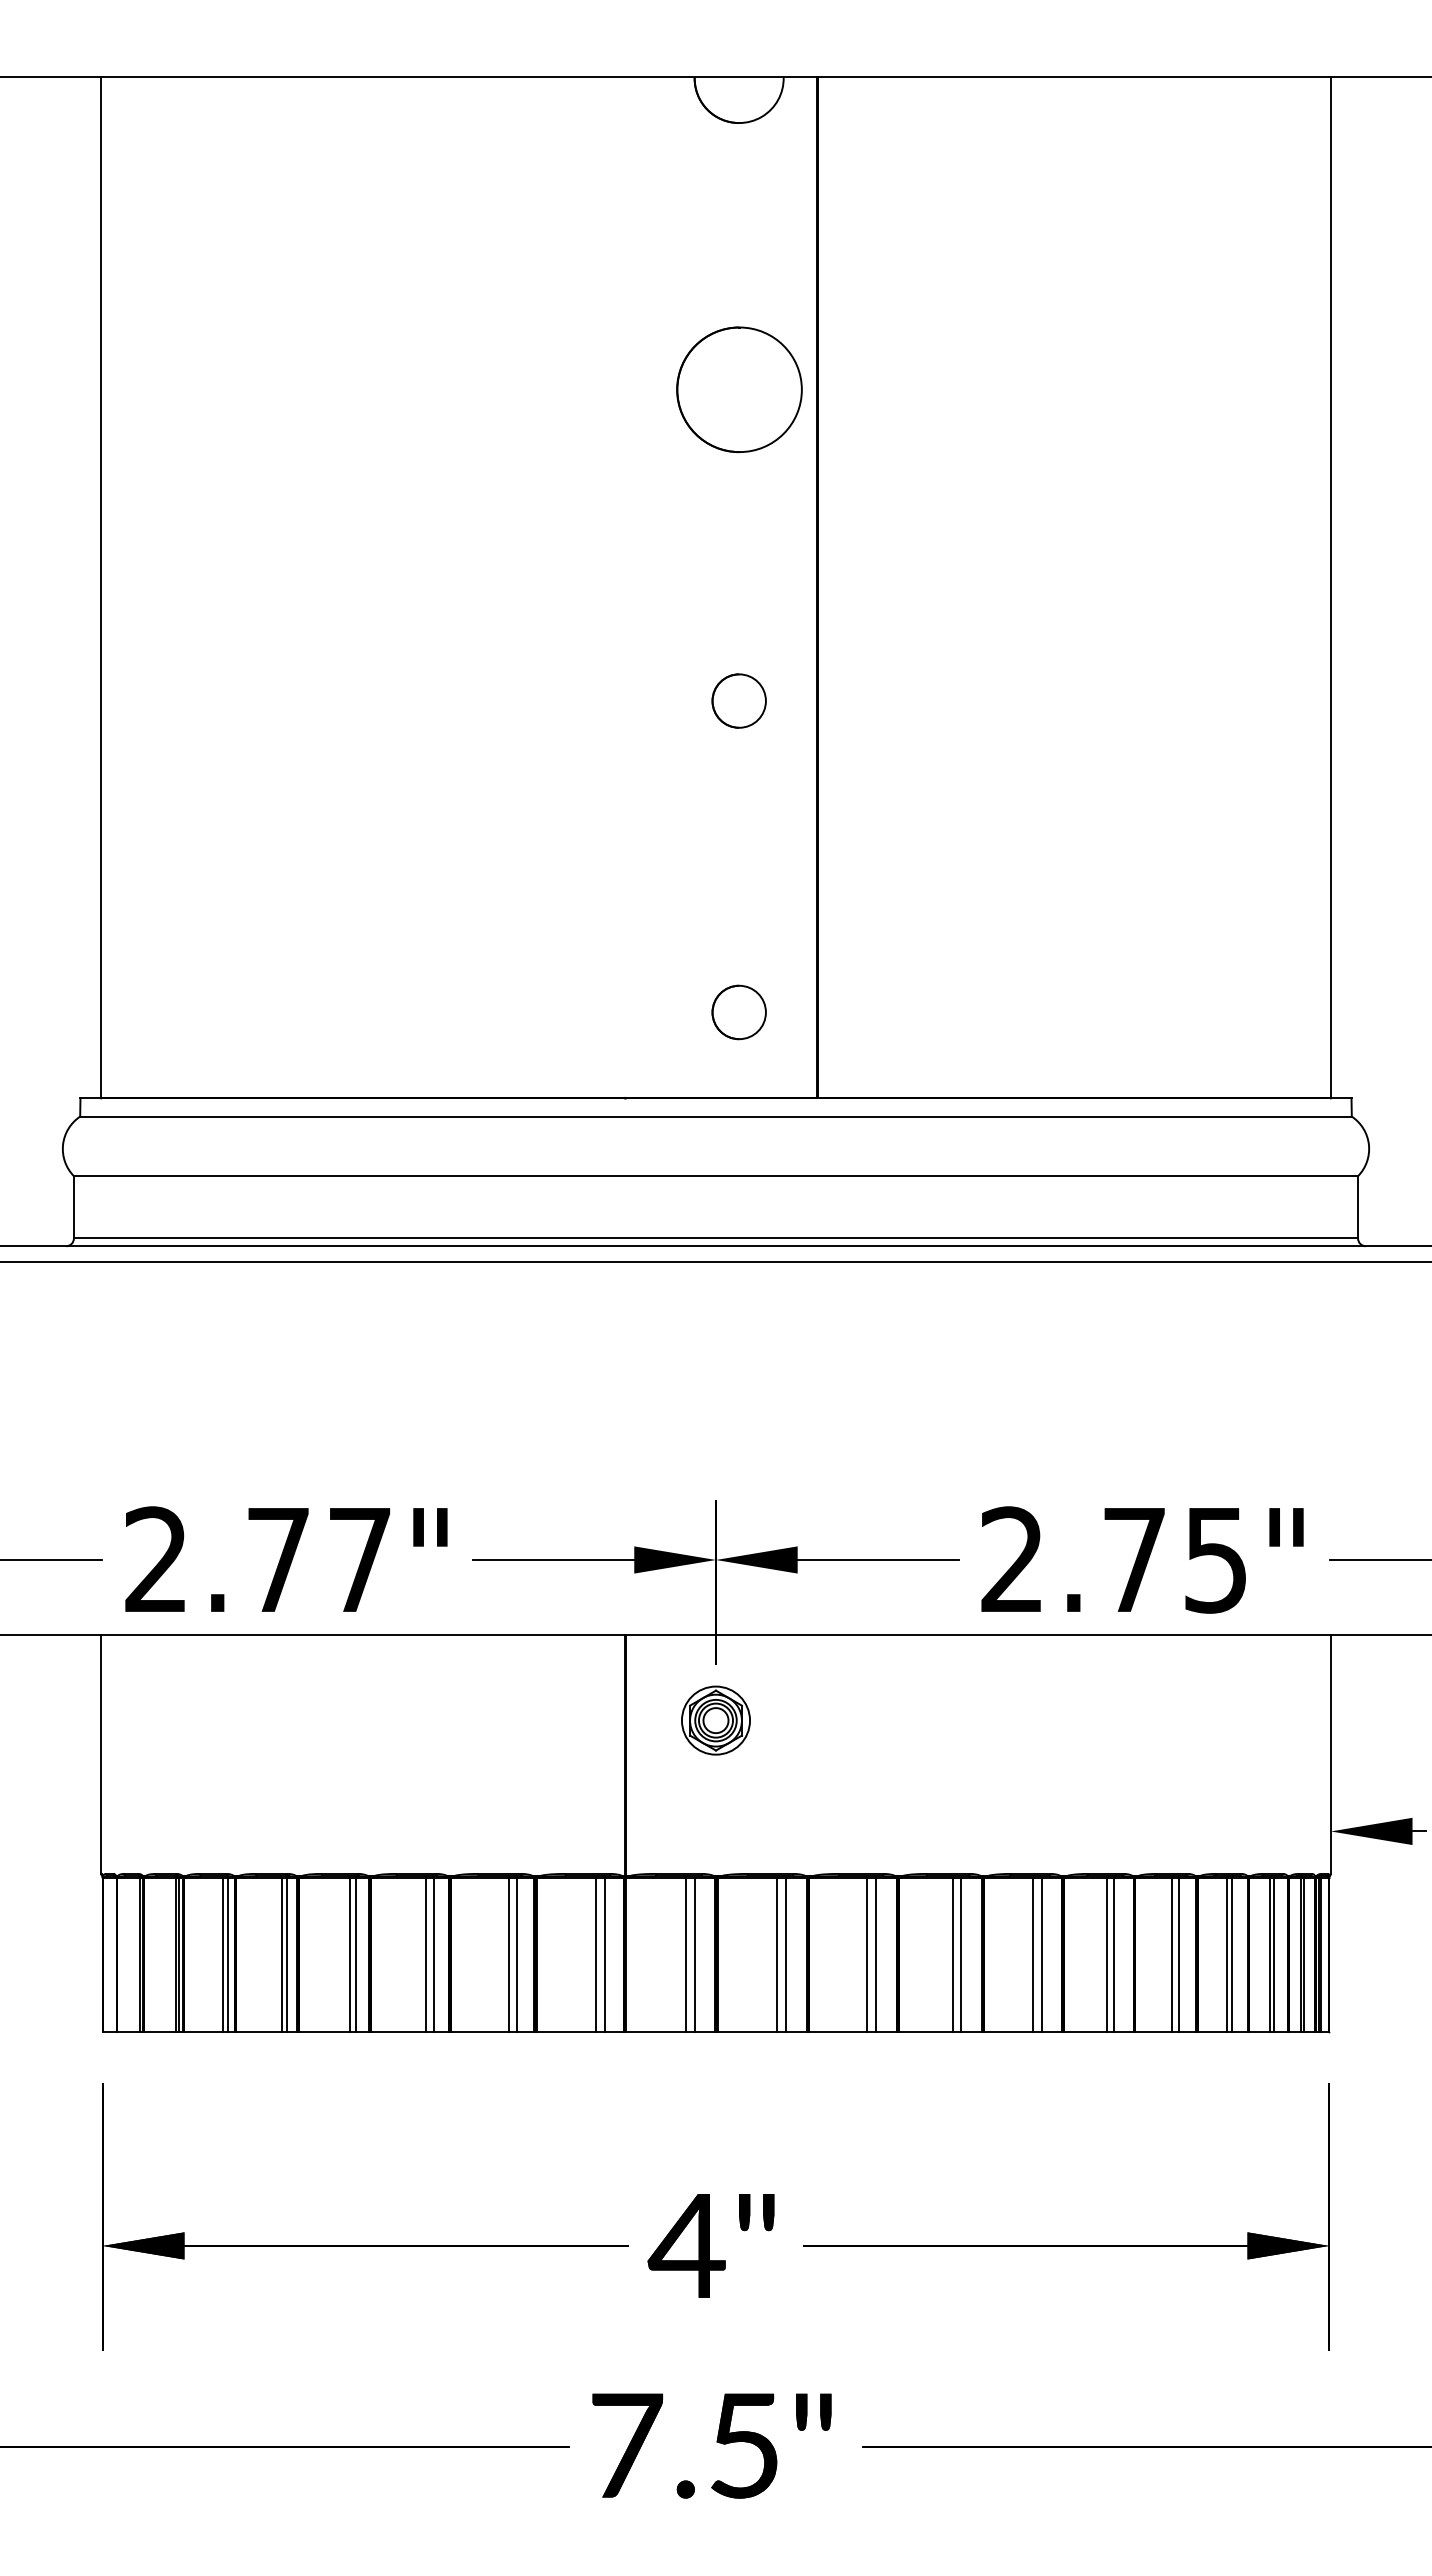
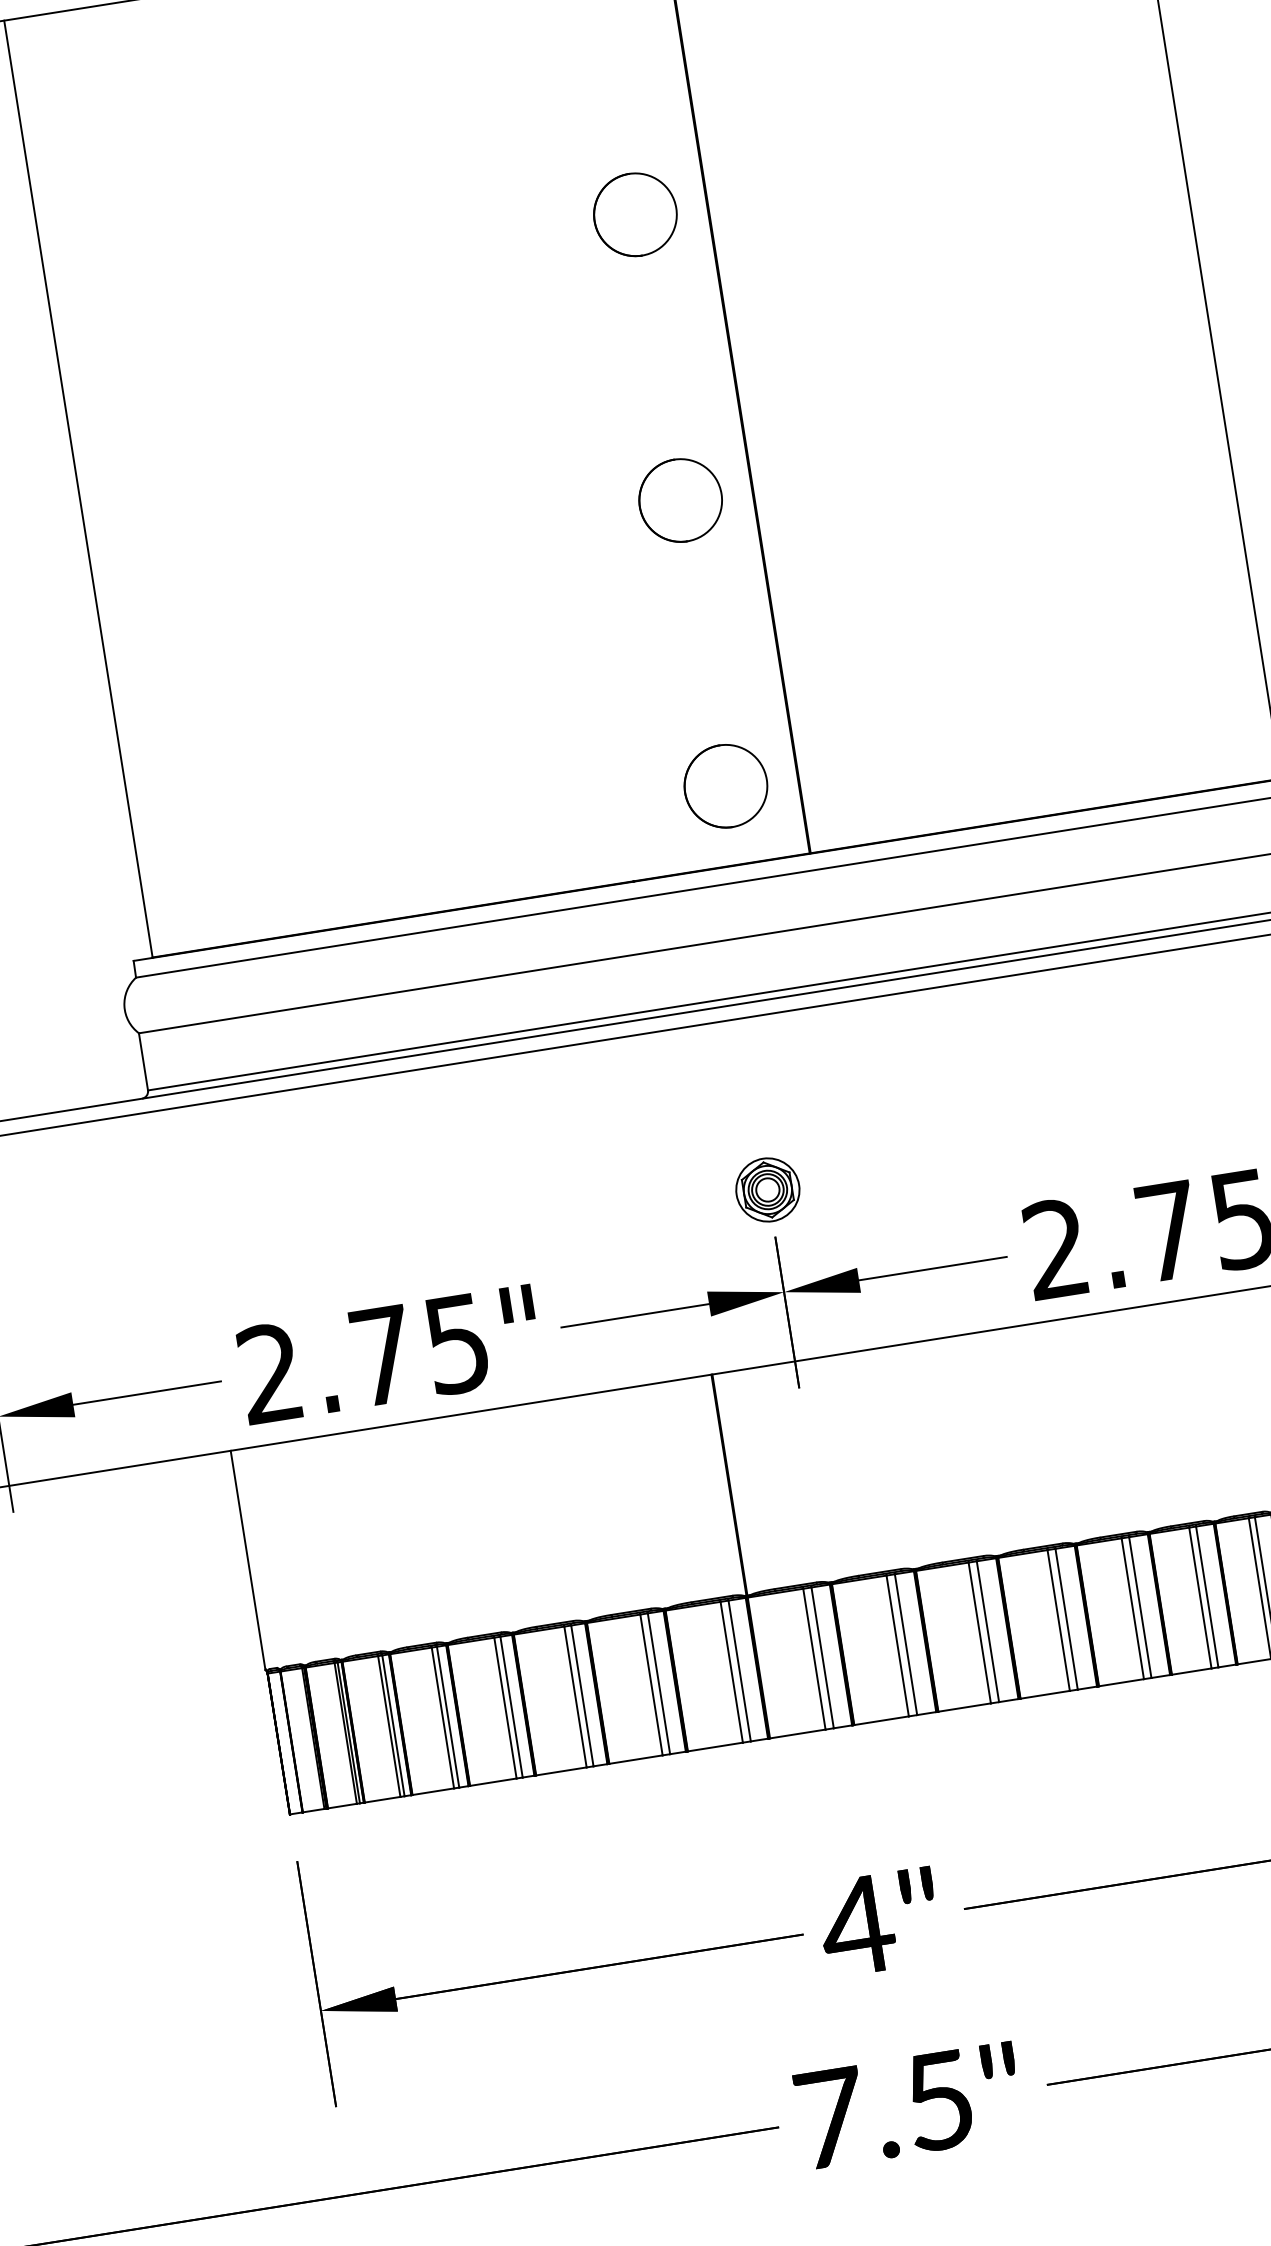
part: (738, 389) -> (634, 214), size x0.71
part: (738, 700) -> (679, 500), size x1.67
part: (738, 1012) -> (725, 786), size x1.67
text: (359, 1560) -> (456, 1344), 2.77" -> 2.75"
part: (715, 1720) -> (767, 1189), moved

